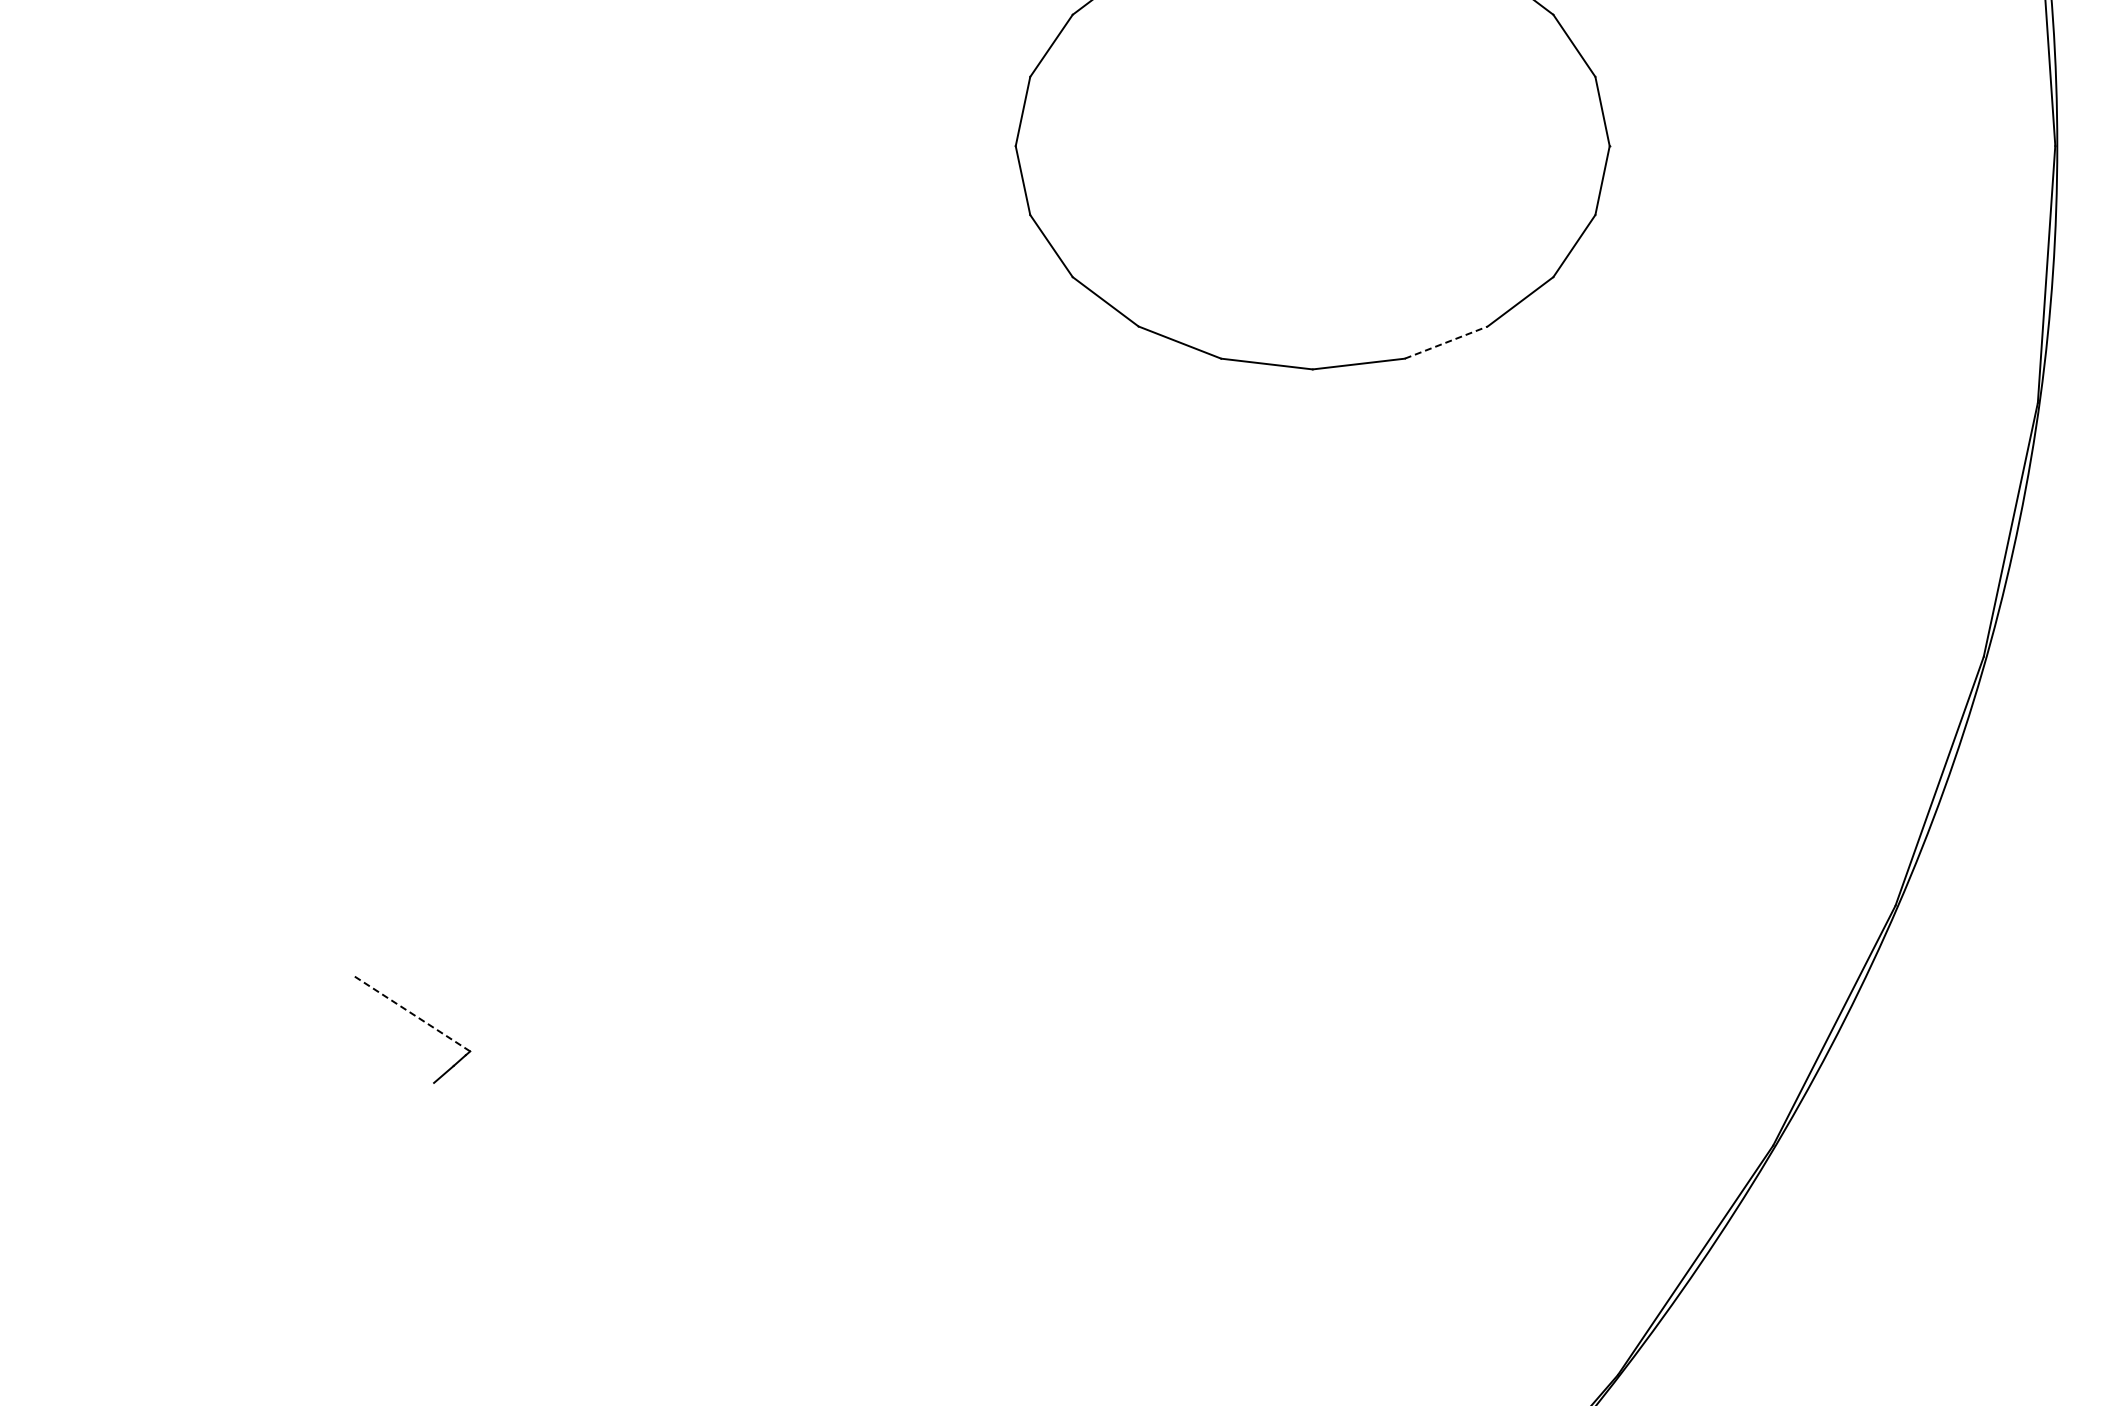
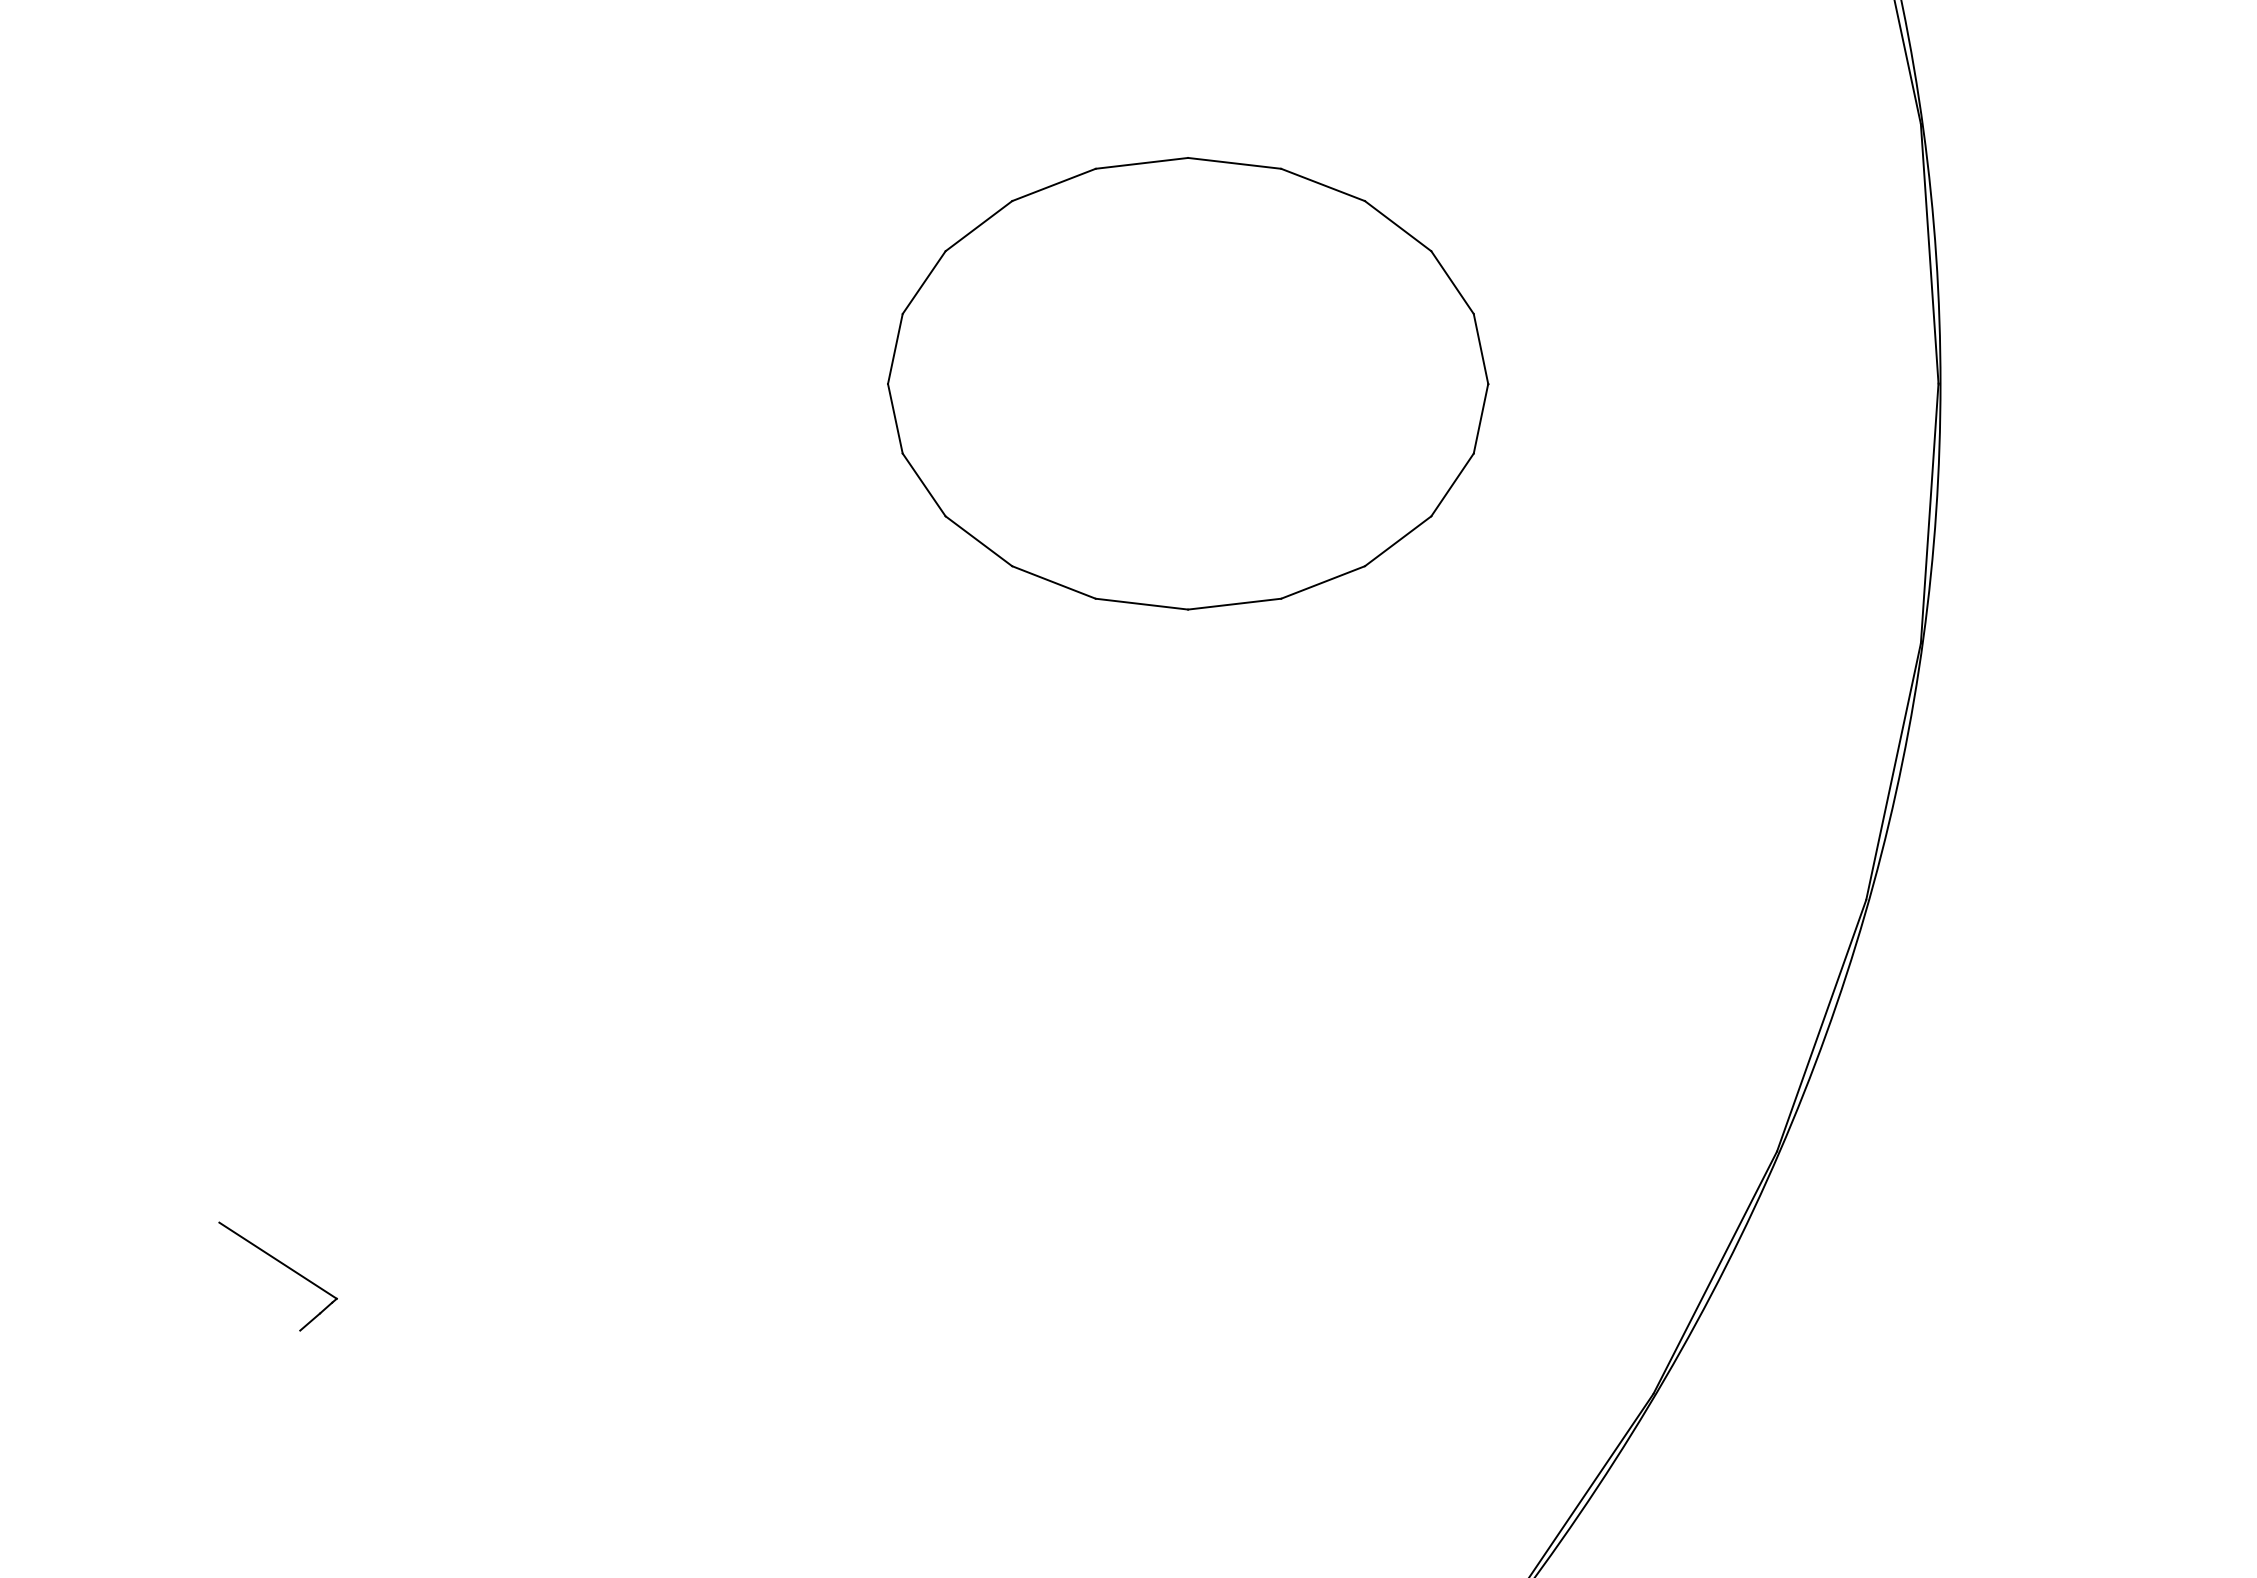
line: (1446, 342) -> (1323, 582), dashed -> solid
line: (412, 1013) -> (278, 1260), dashed -> solid

